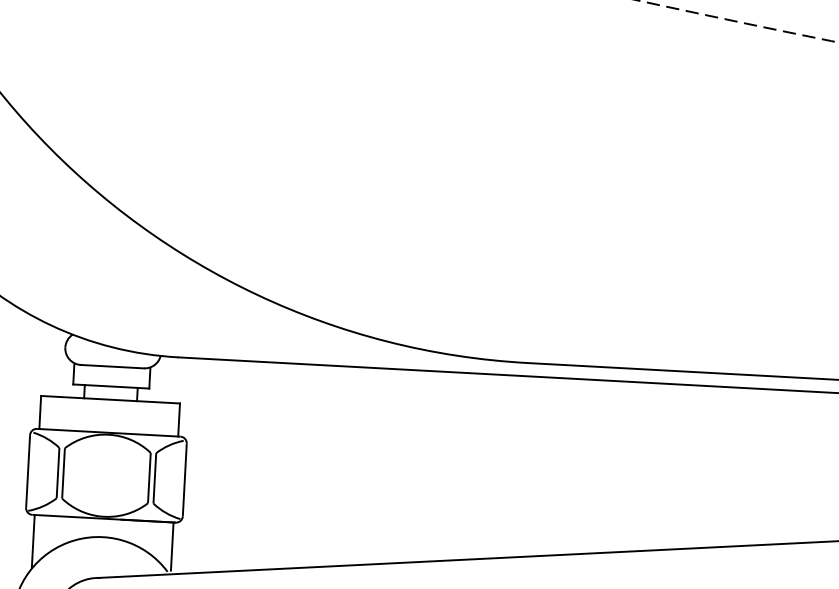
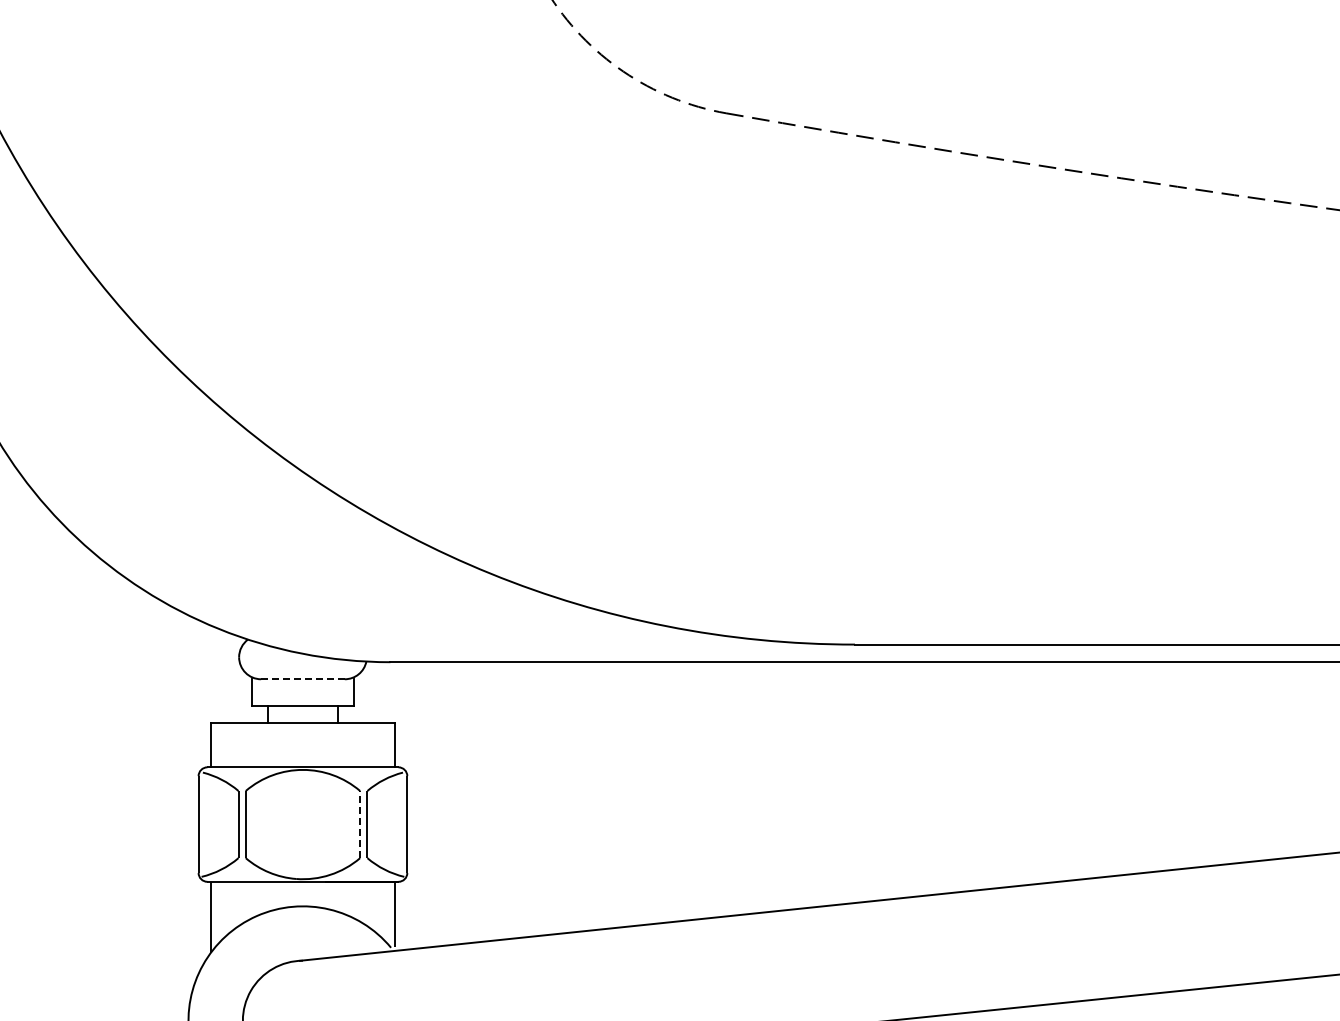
line: (112, 366) -> (302, 679), solid -> dashed
line: (149, 478) -> (360, 824), solid -> dashed

